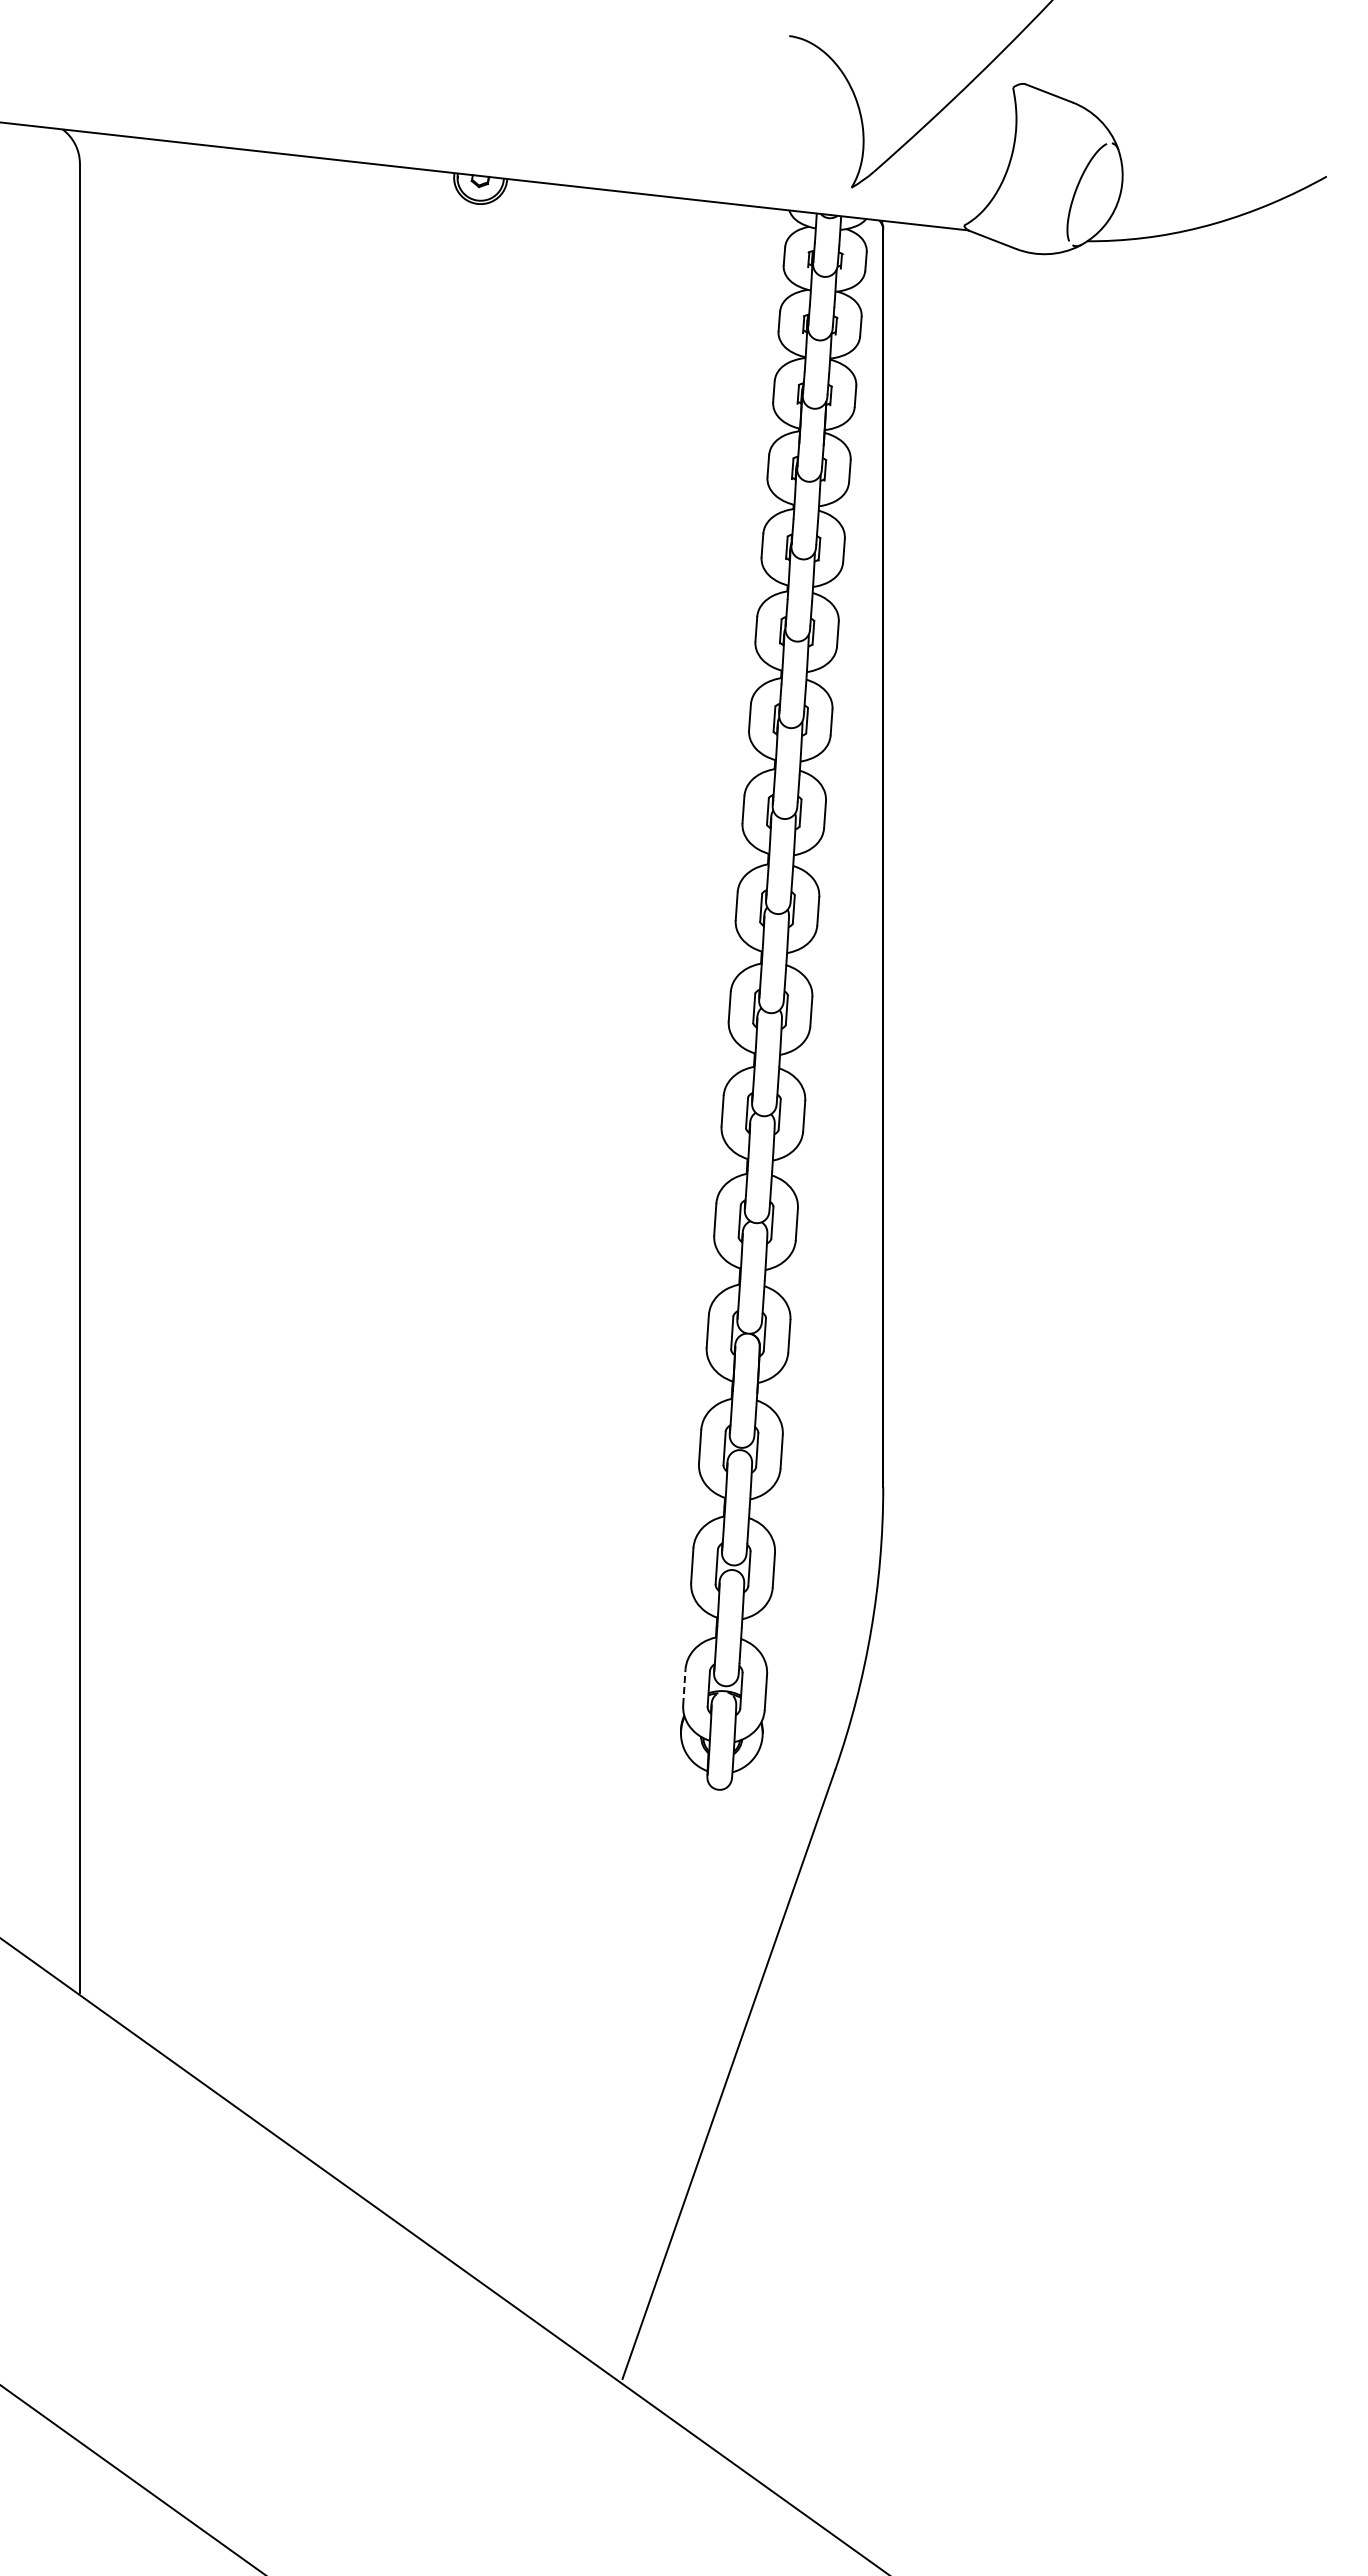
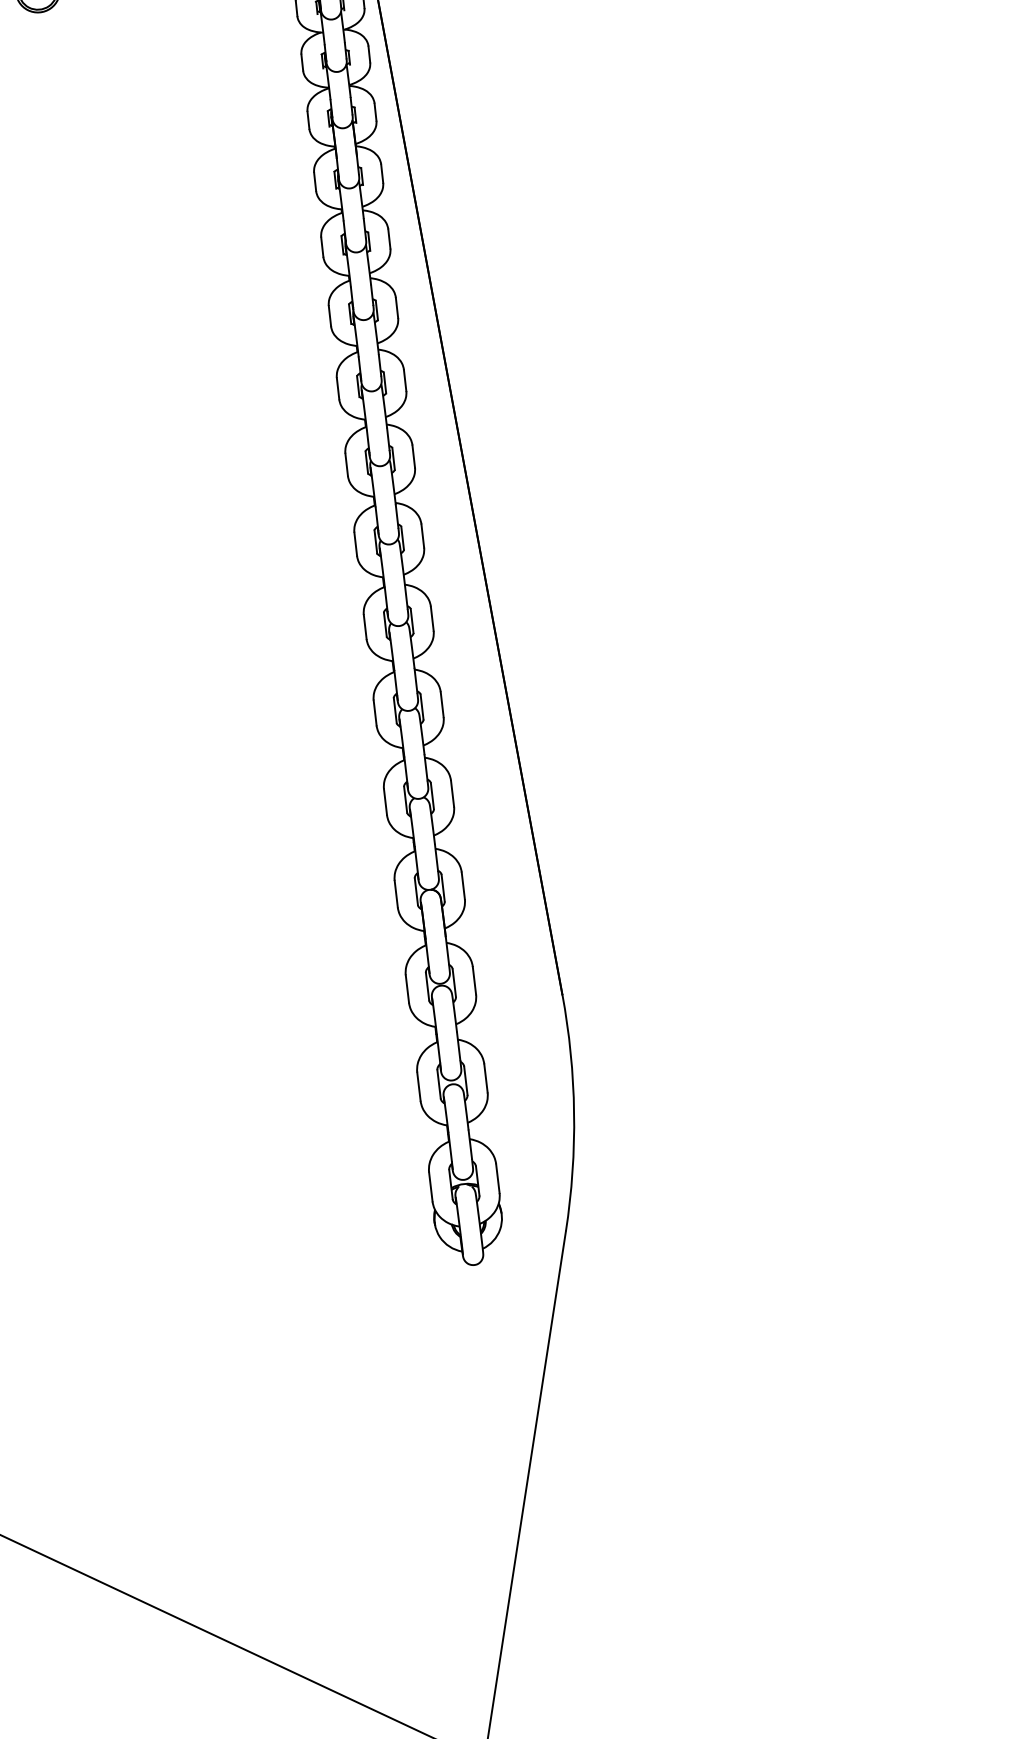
line: (684, 1687) -> (430, 1187), dashed -> solid

